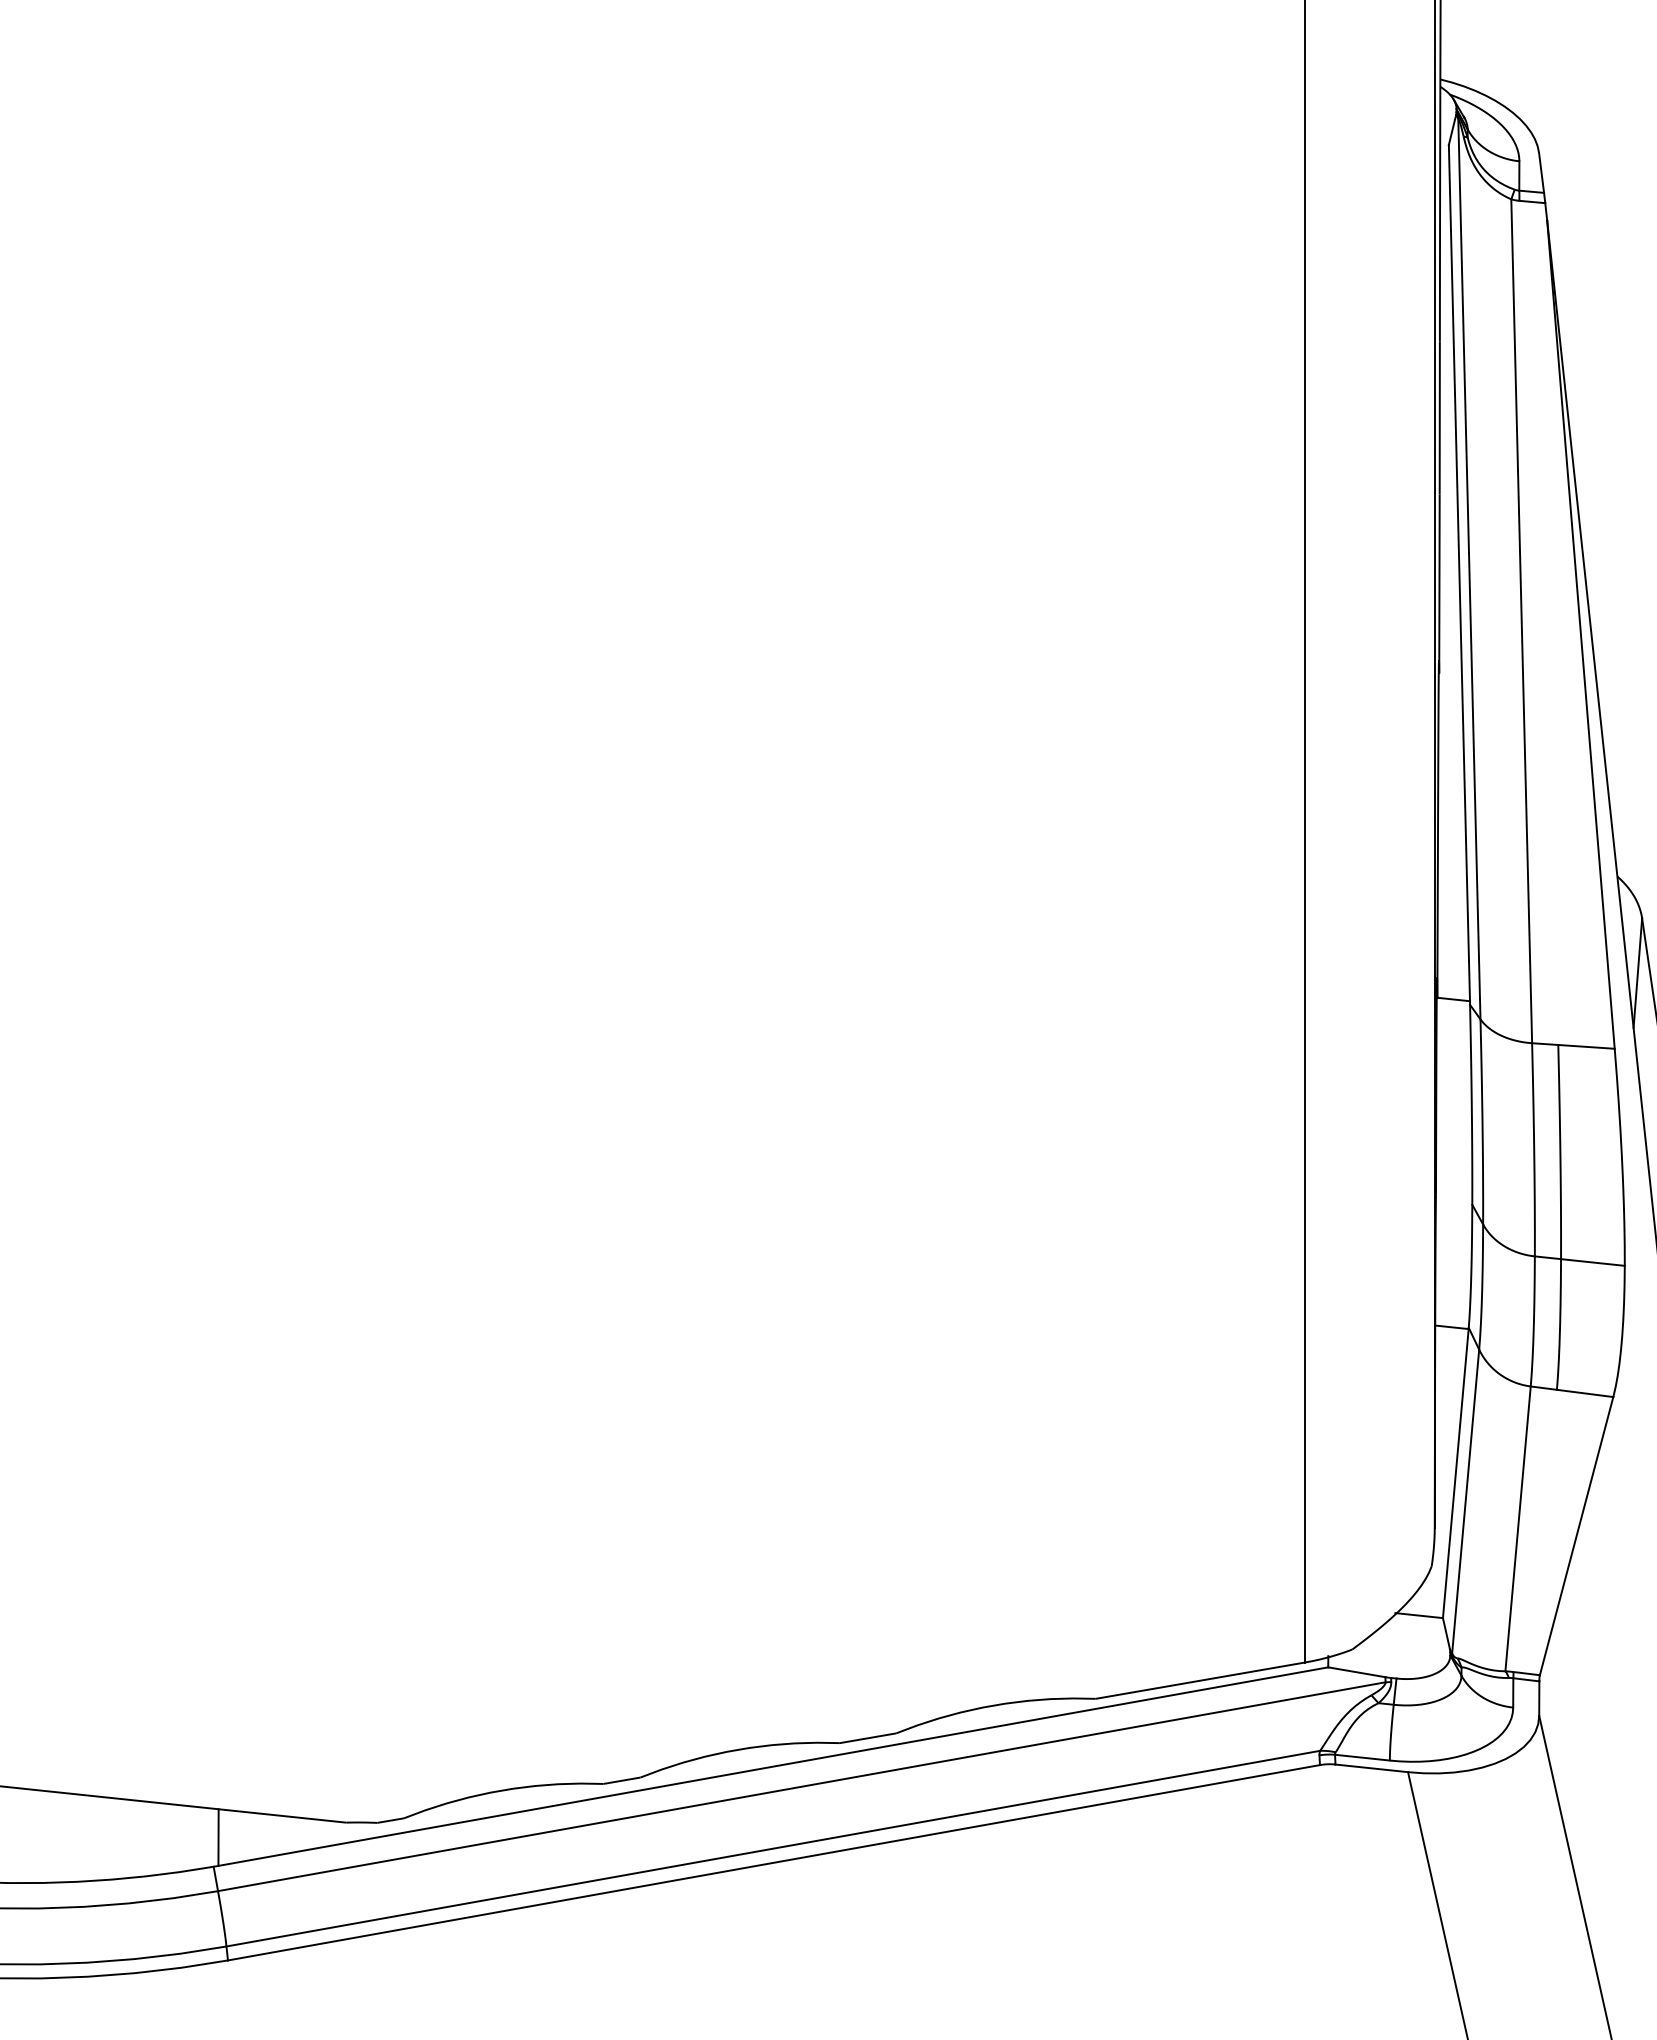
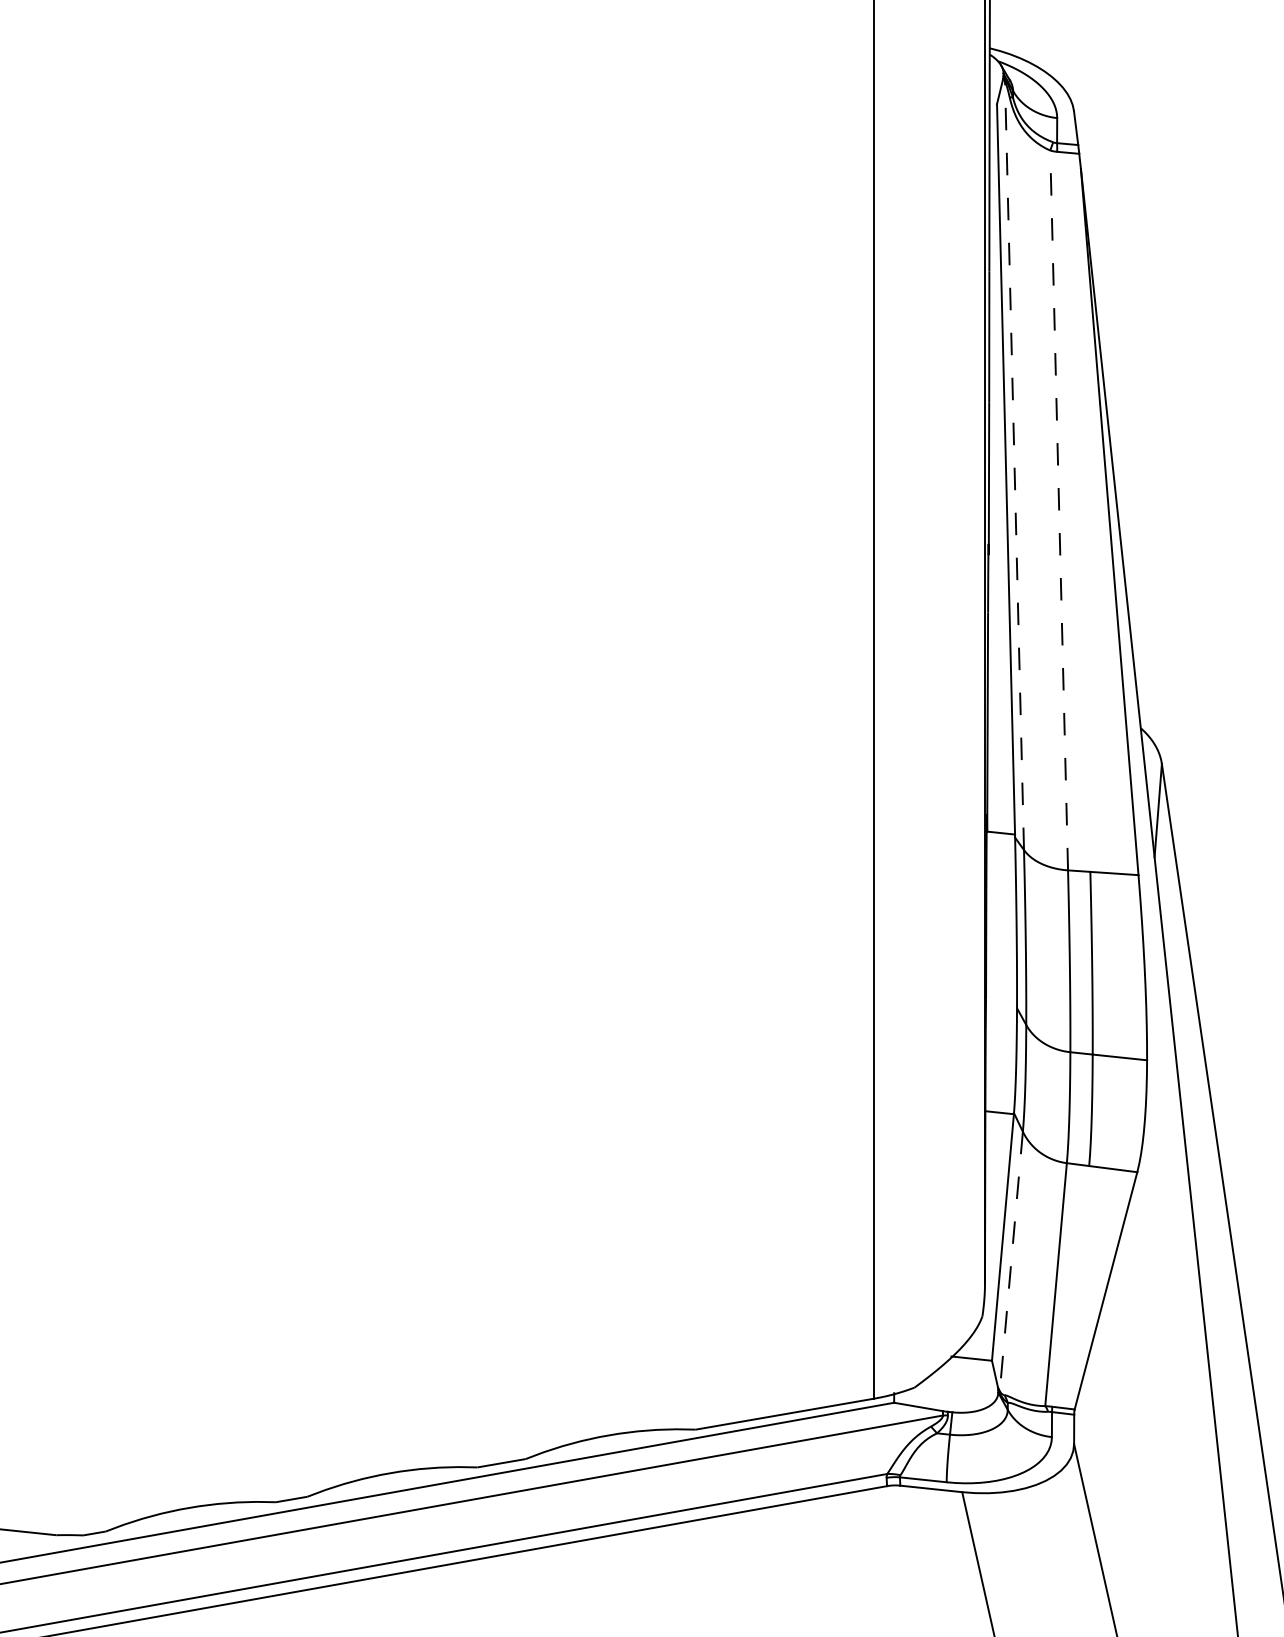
line: (1469, 568) -> (1014, 465), solid -> dashed
line: (1521, 620) -> (1058, 509), solid -> dashed
line: (1465, 1501) -> (1011, 1261), solid -> dashed

